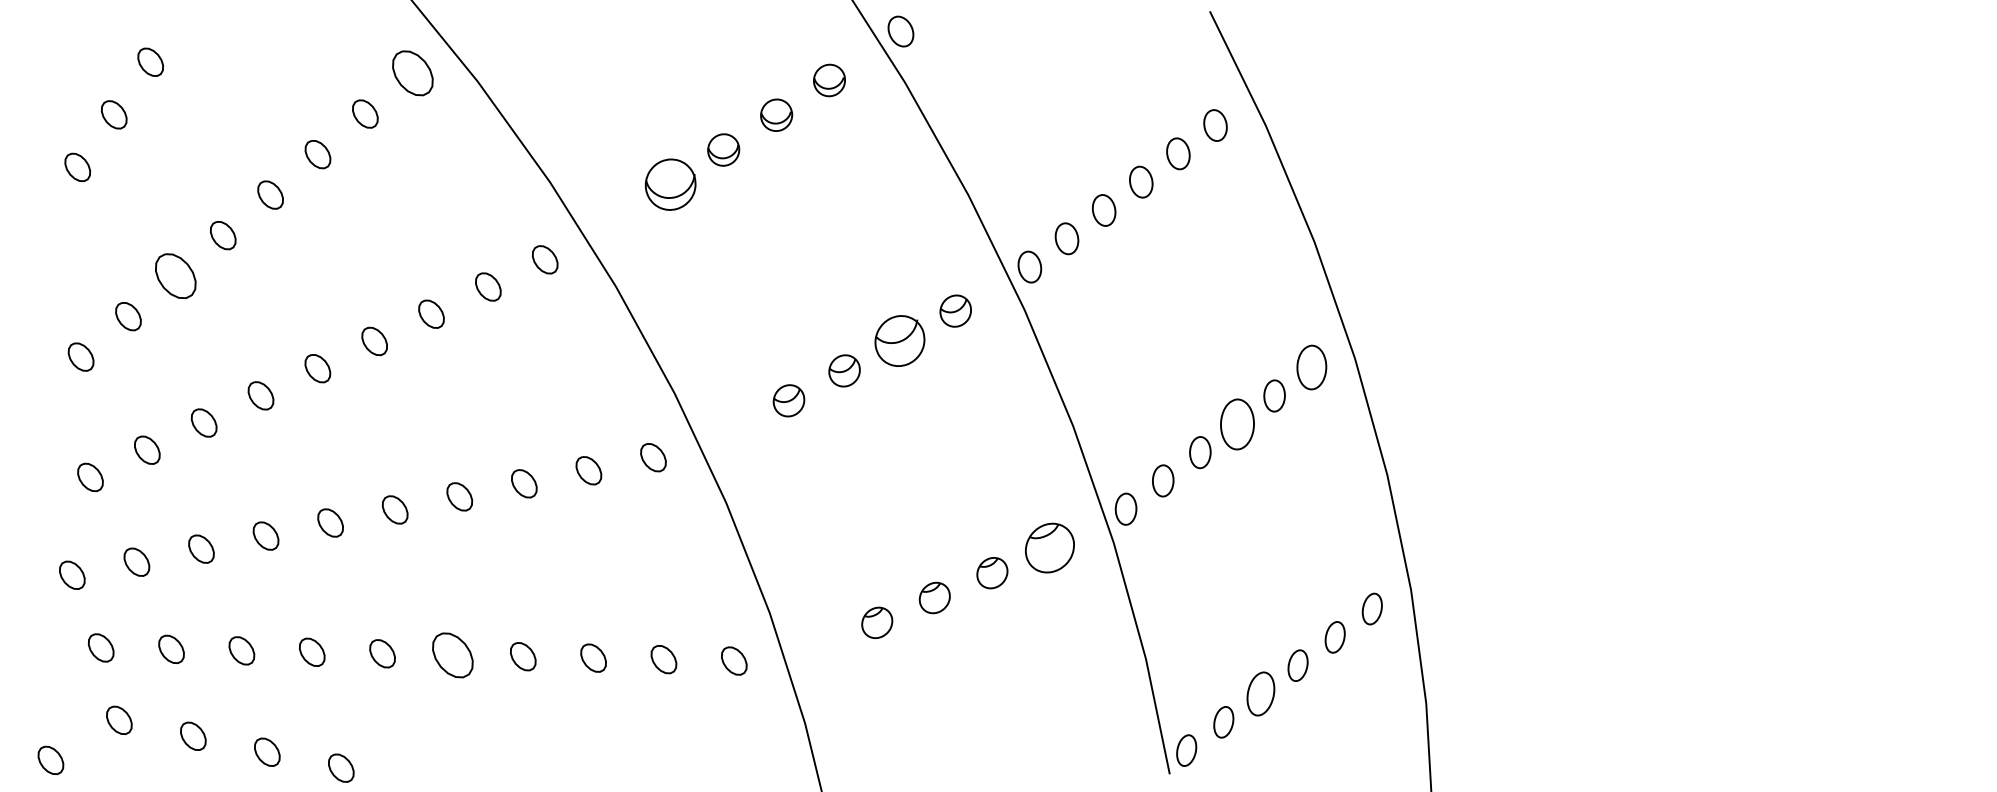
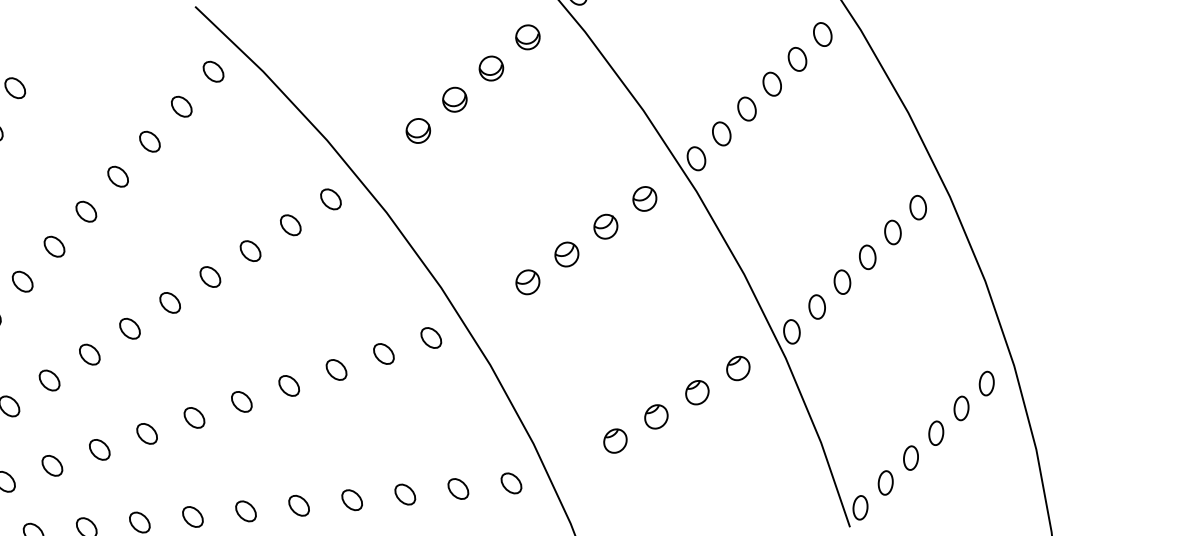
part: (412, 73) -> (213, 71), size x0.62
part: (670, 184) -> (418, 130), size x0.62
part: (175, 275) -> (54, 246), size x0.62
part: (900, 340) -> (606, 226), size x0.62
part: (1311, 367) -> (918, 207), size x0.71
part: (1237, 423) -> (867, 256), size x0.62
part: (1049, 548) -> (738, 368), size x0.62
part: (452, 654) -> (298, 505), size x0.62
part: (1260, 693) -> (910, 457), size x0.71

